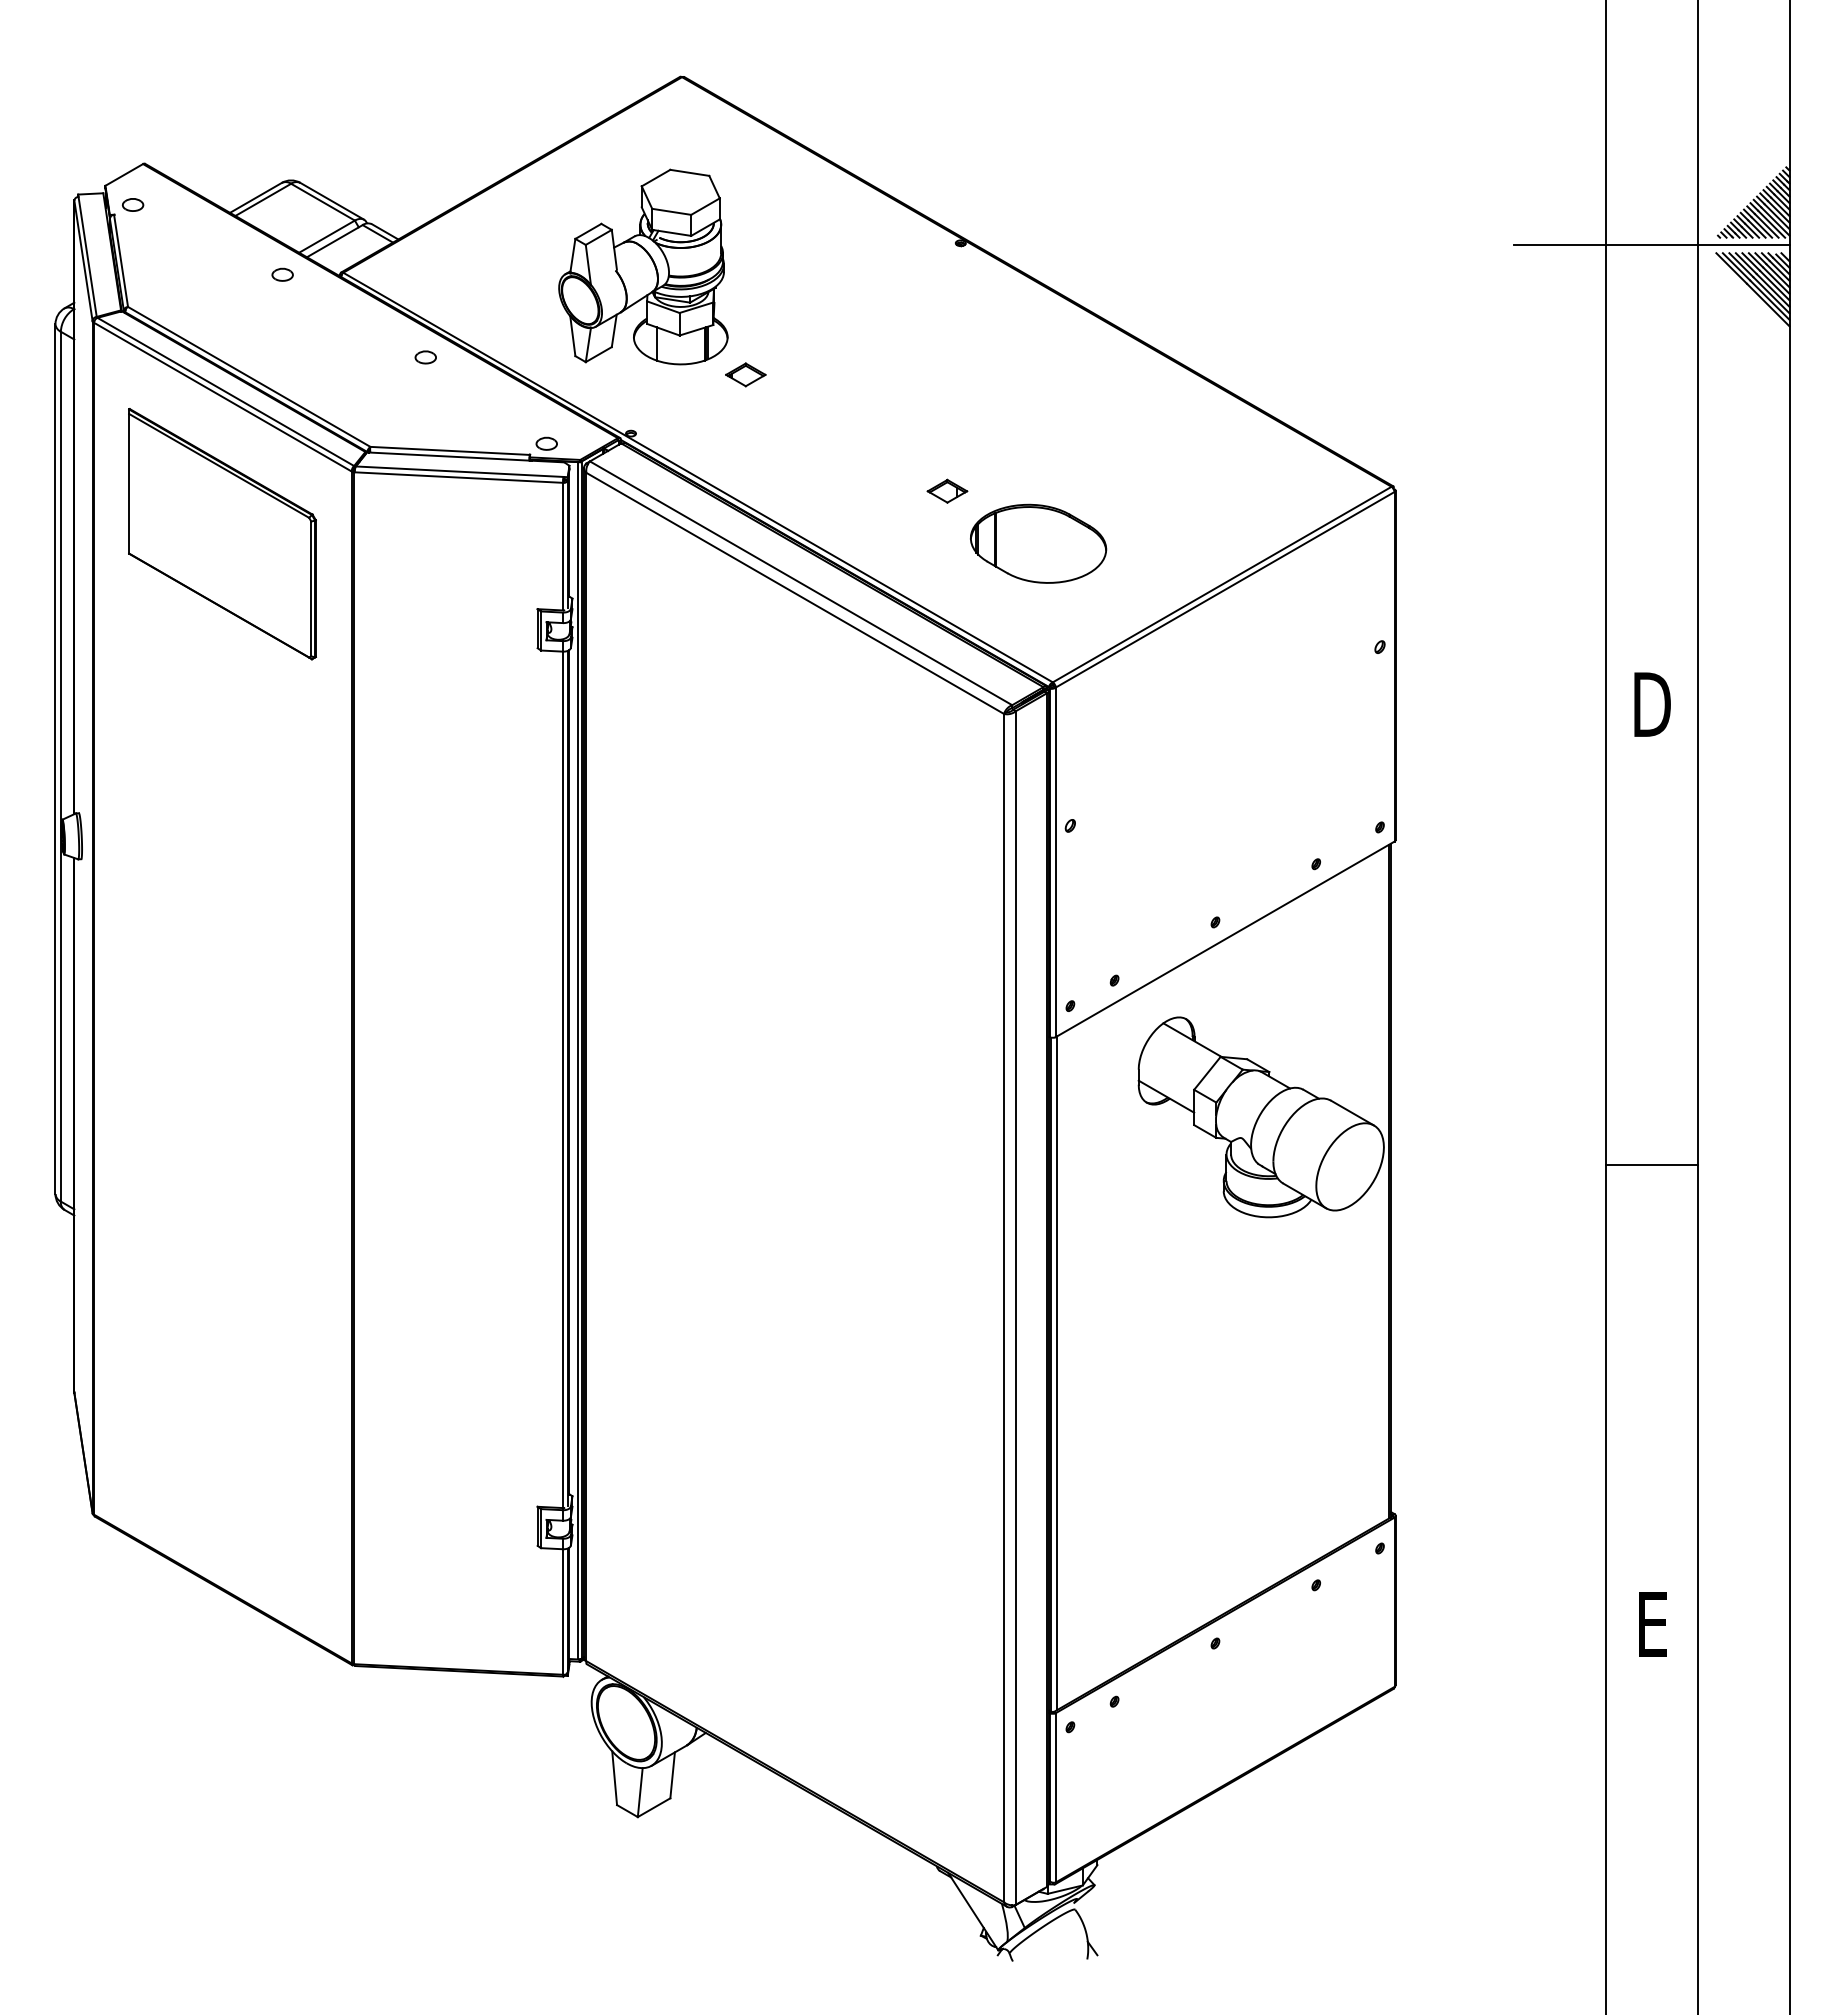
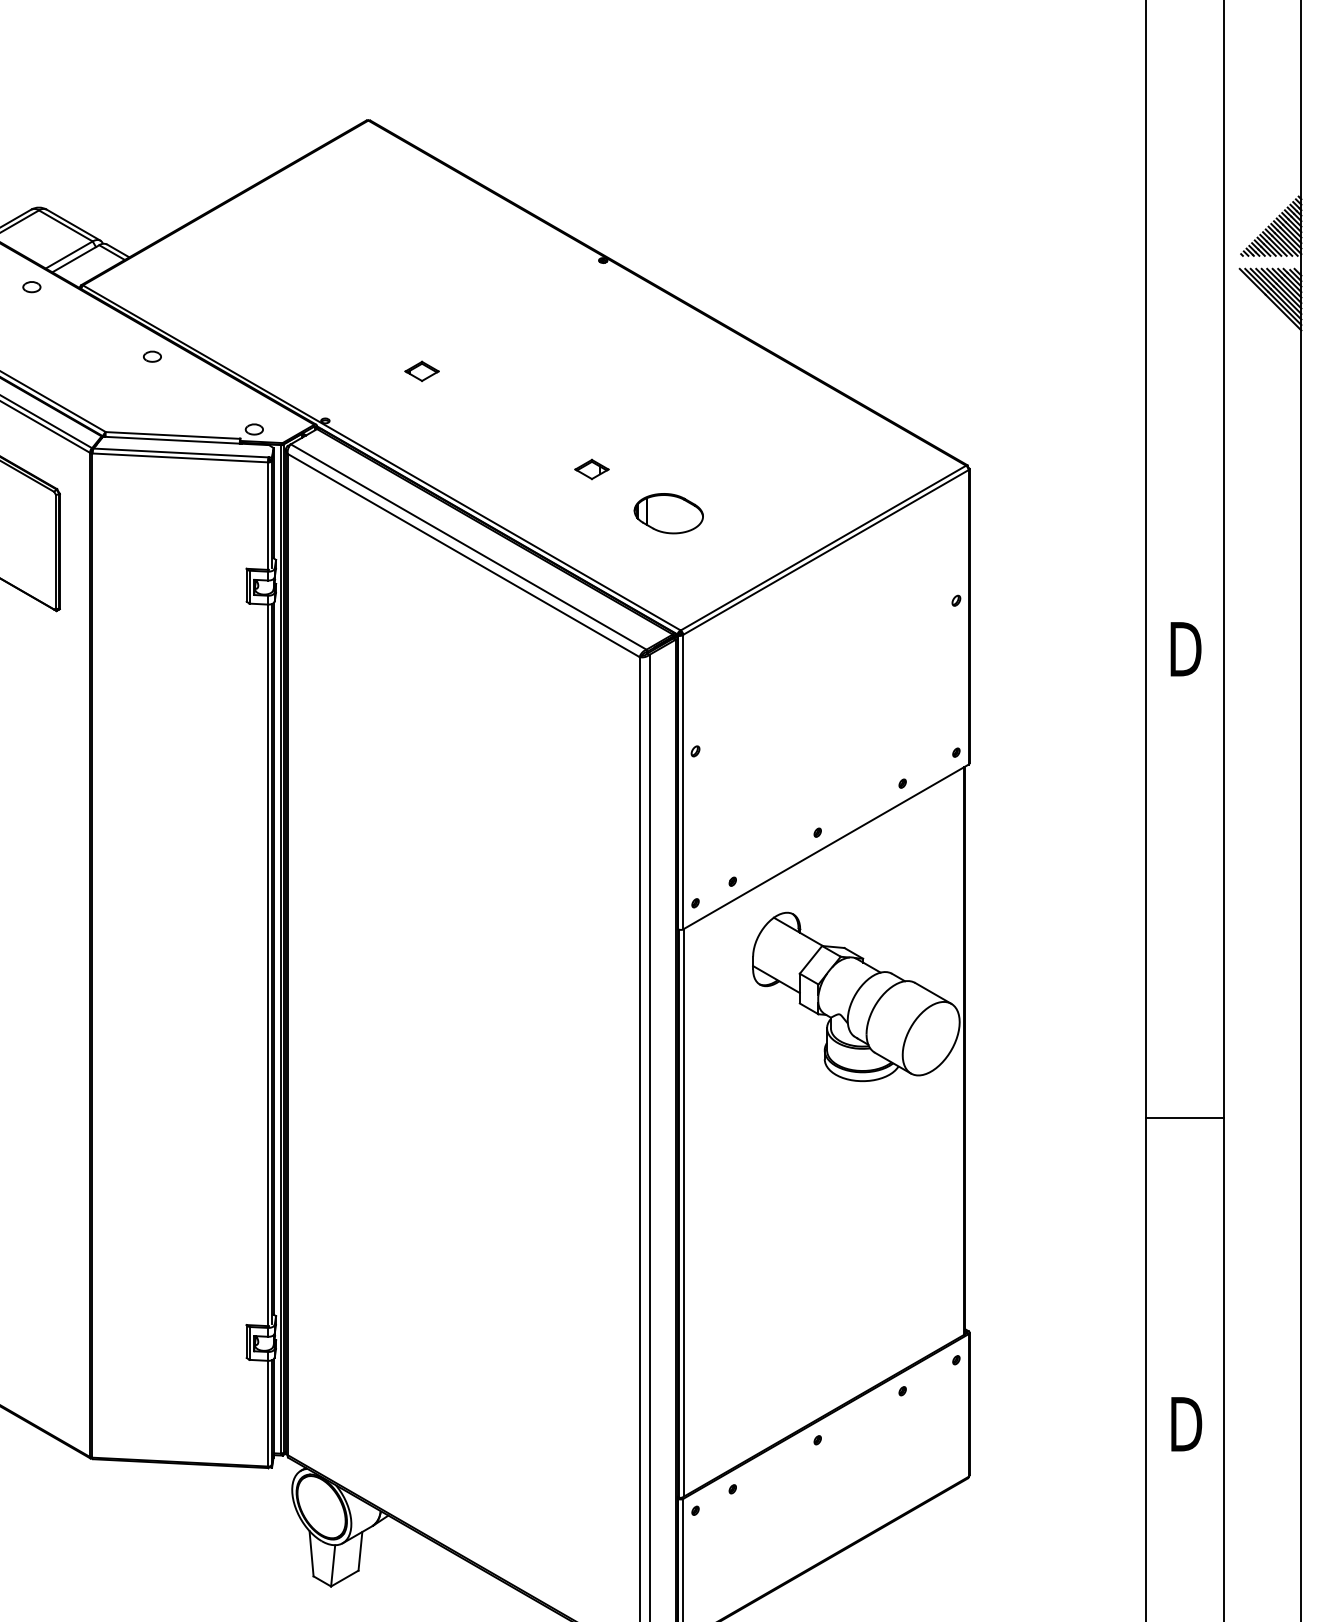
line: (1651, 245) -> (1185, 262), removed
part: (643, 266) -> (335, 280), removed
part: (1038, 543) -> (668, 513), size x0.6
line: (1651, 1165) -> (1185, 1118), moved
text: (1653, 1624) -> (1186, 1424), E -> D

